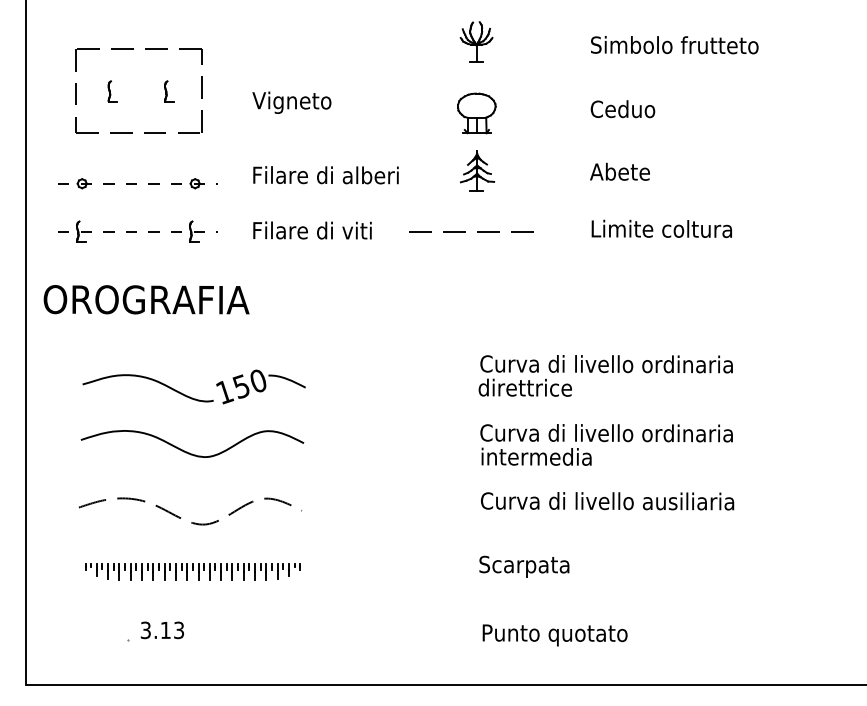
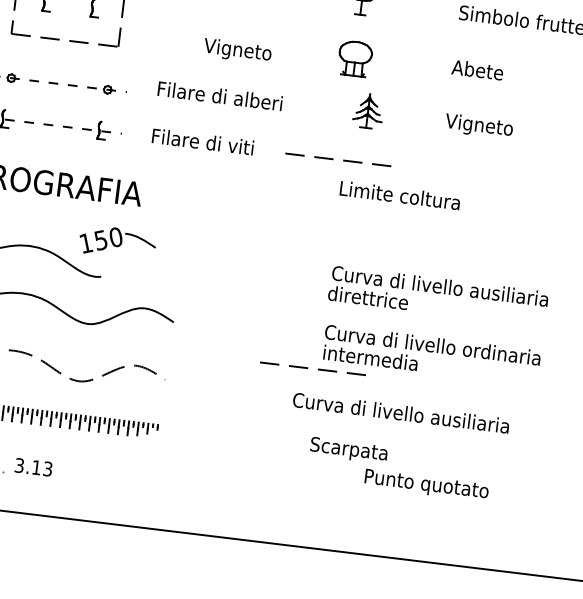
text: (291, 102) -> (237, 50), moved
text: (622, 109) -> (479, 70), Ceduo -> Abete
part: (477, 170) -> (368, 110), moved
text: (629, 174) -> (479, 126), Abete -> Vigneto
text: (661, 228) -> (399, 195), moved
text: (687, 364) -> (508, 294), Curva di livello ordinaria -> Curva di livello ausiliaria
part: (260, 386) -> (117, 242), moved
line: (465, 476) -> (308, 367), added
text: (607, 501) -> (401, 413), moved
text: (554, 635) -> (426, 485), moved

